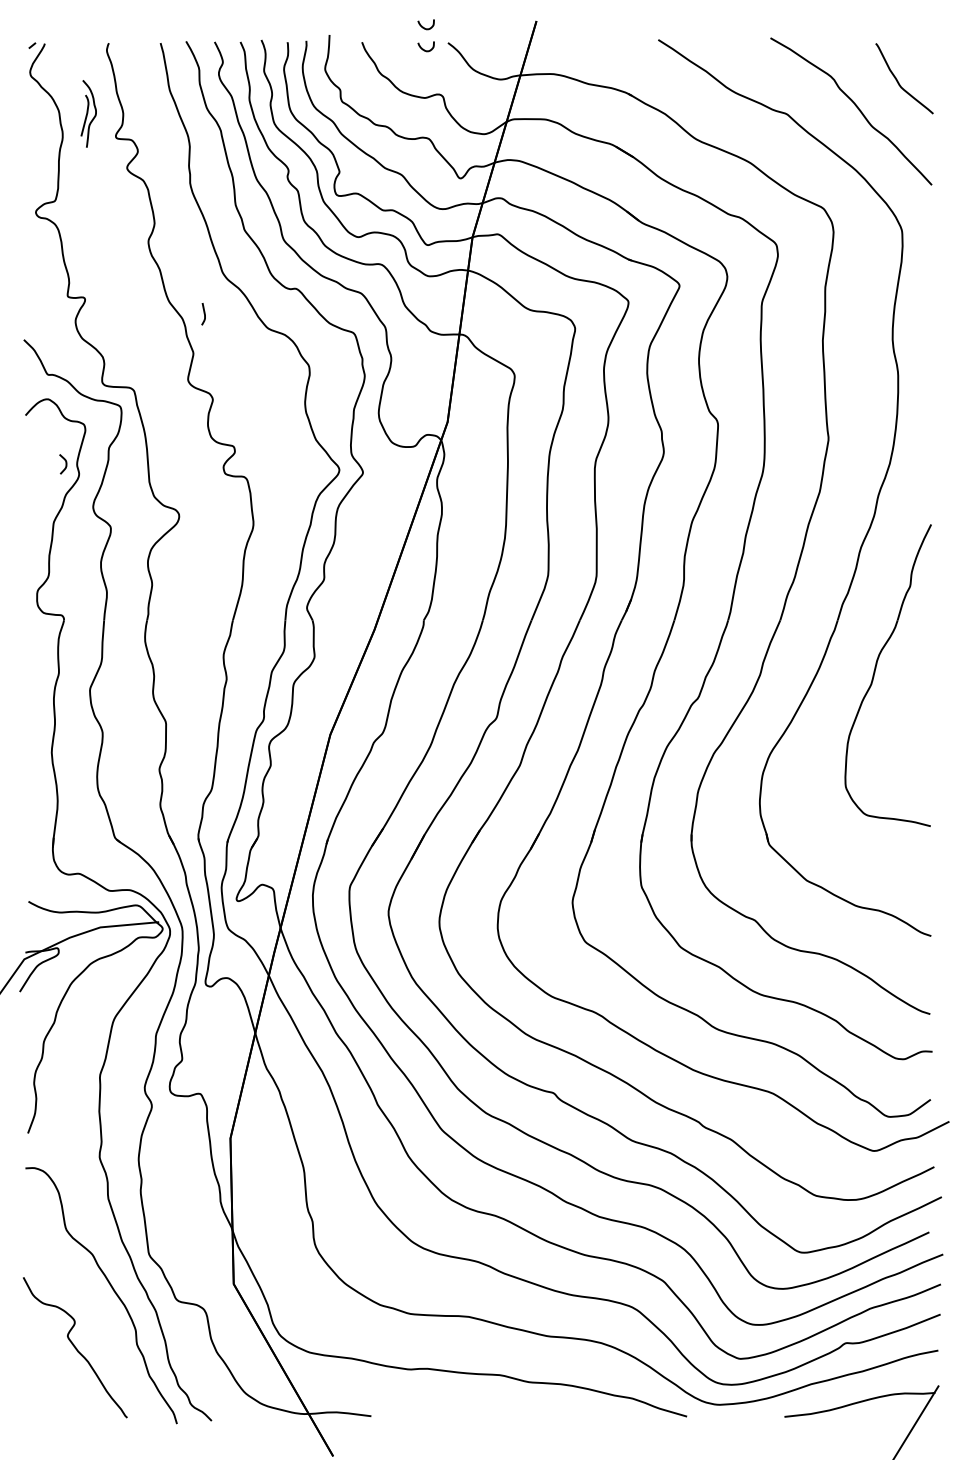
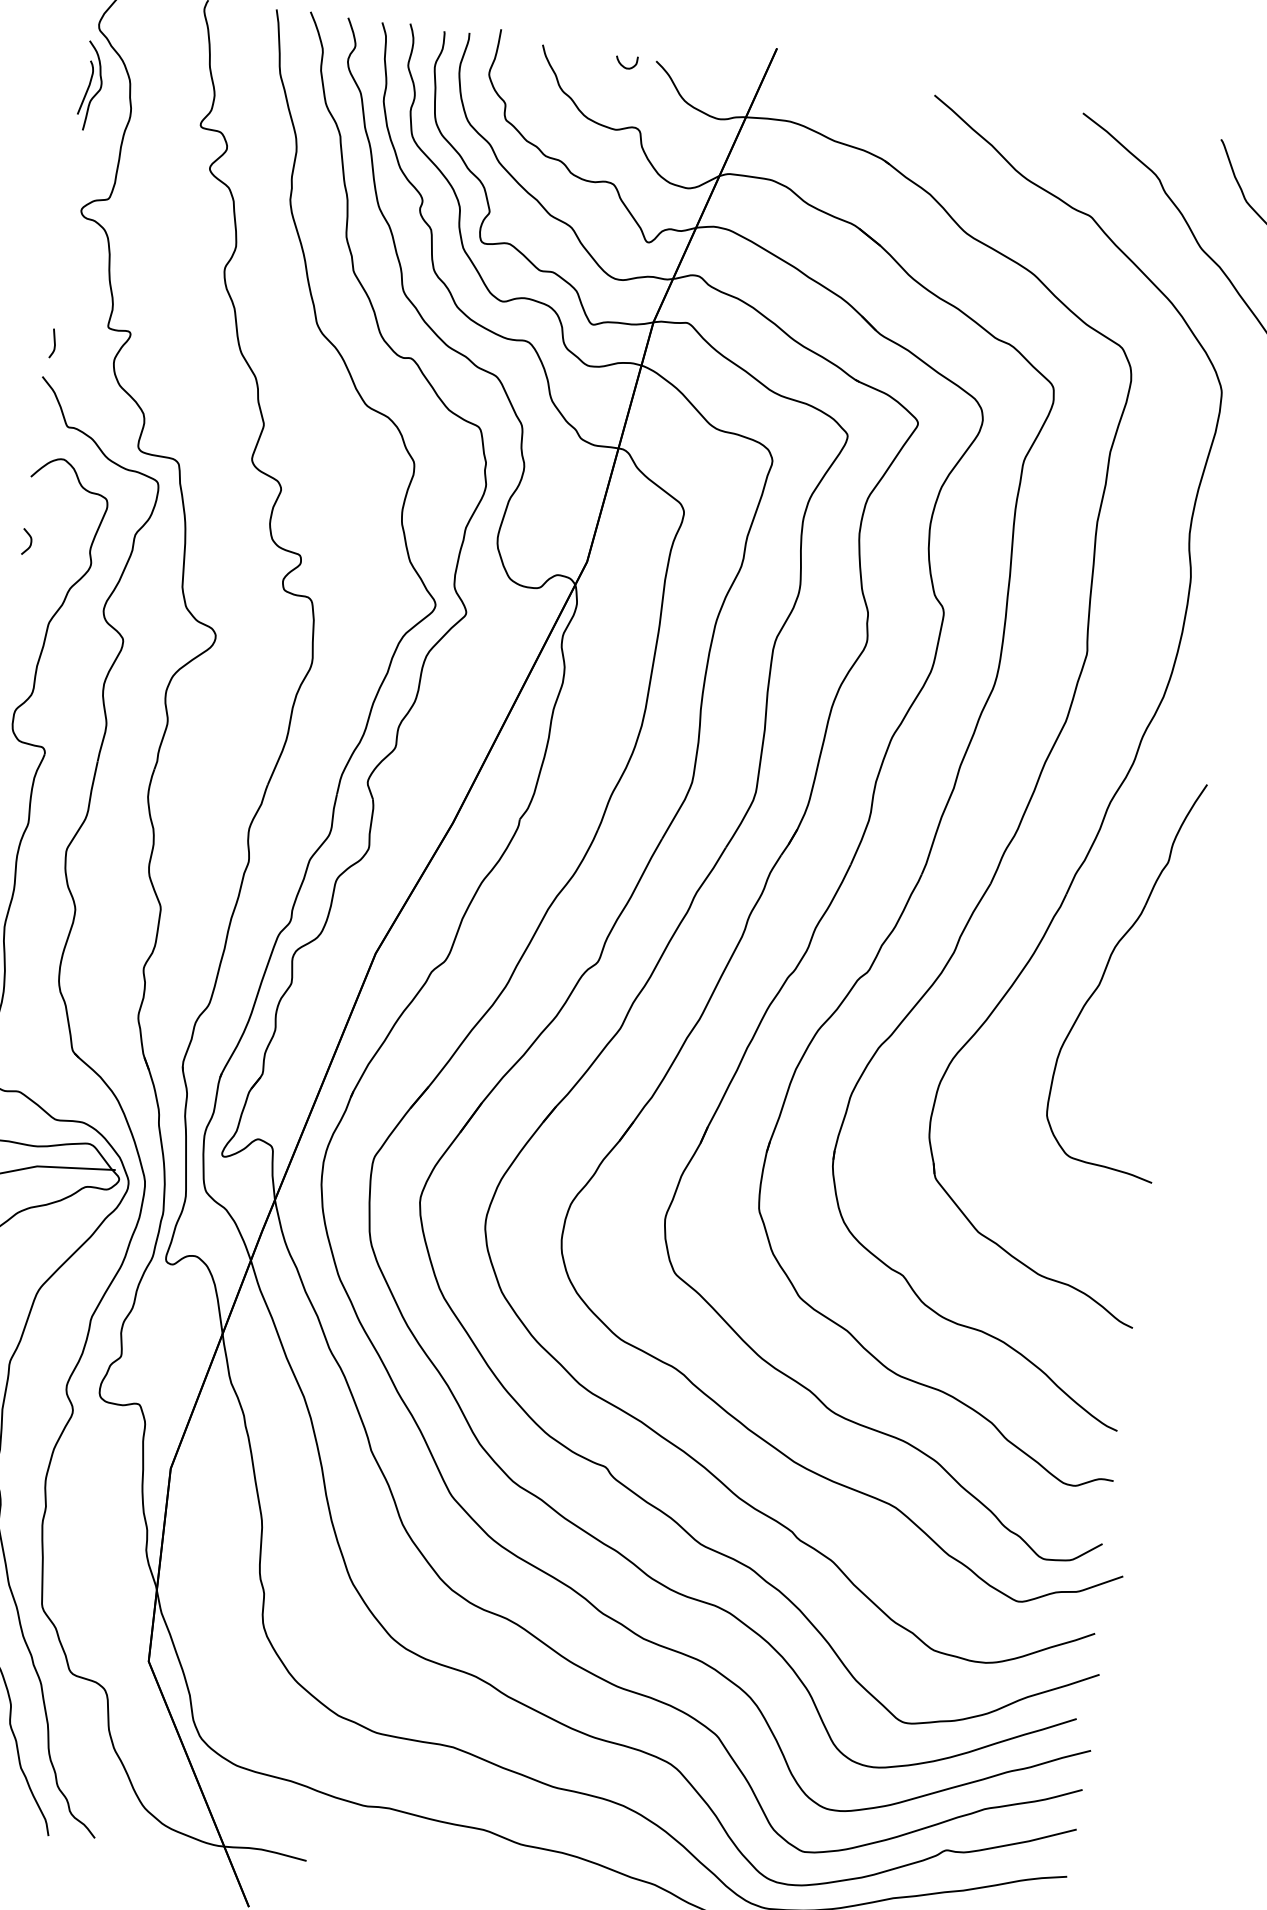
curve: (423, 26) -> (626, 35), removed
part: (88, 113) -> (91, 85), moved
curve: (203, 313) -> (53, 342), moved
curve: (65, 464) -> (29, 542), moved

